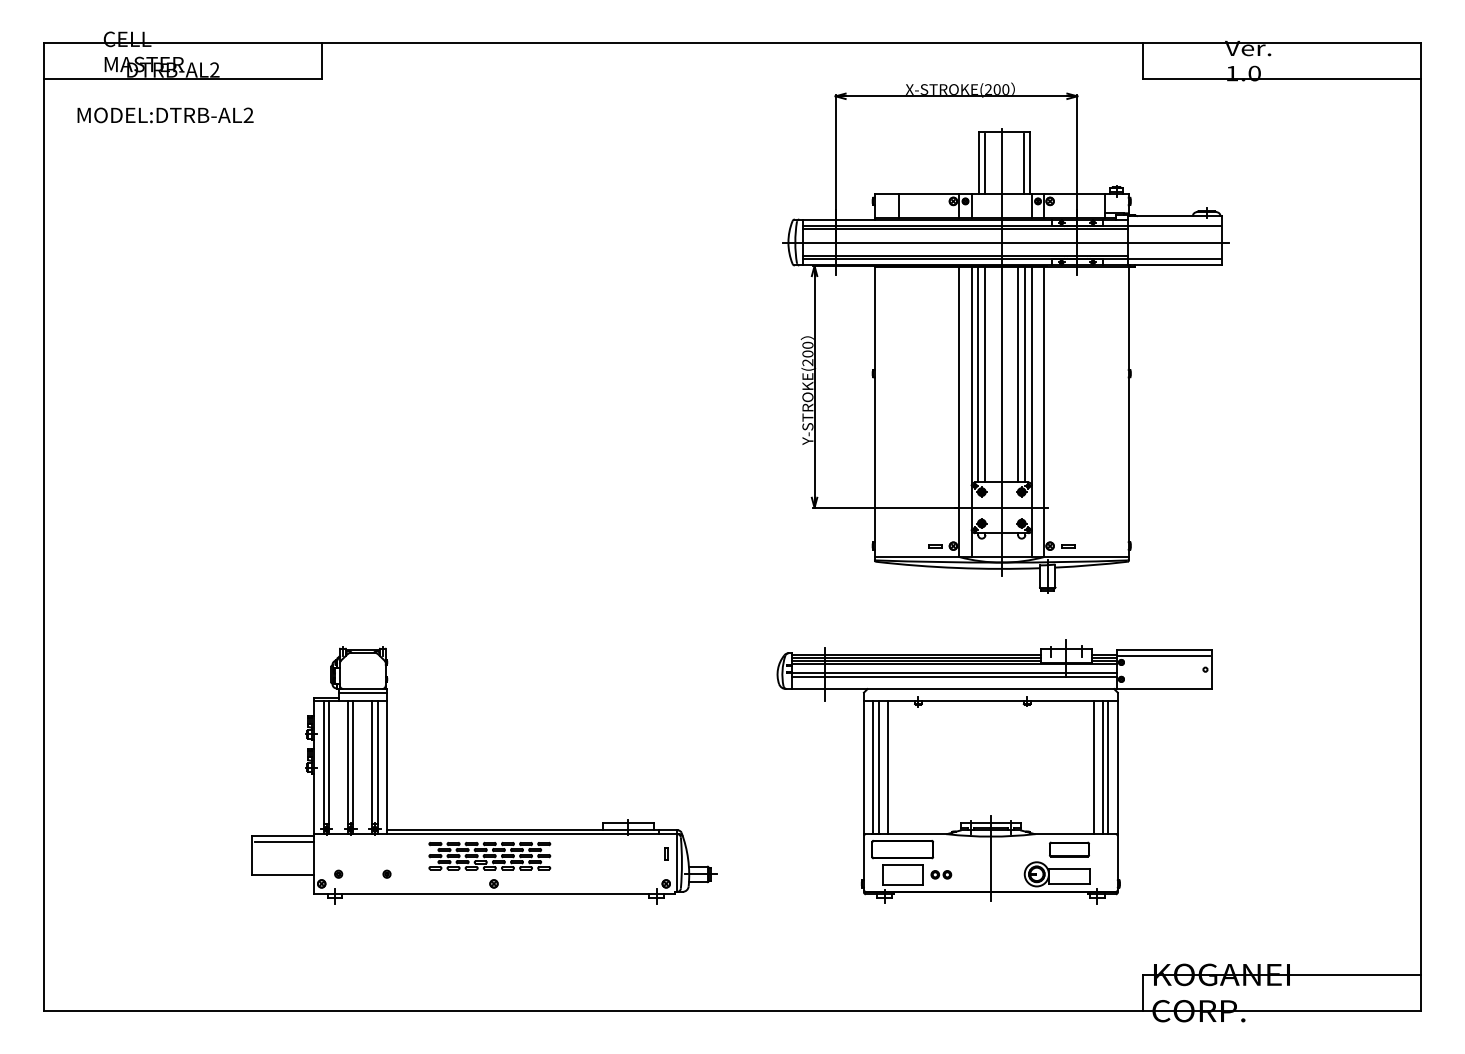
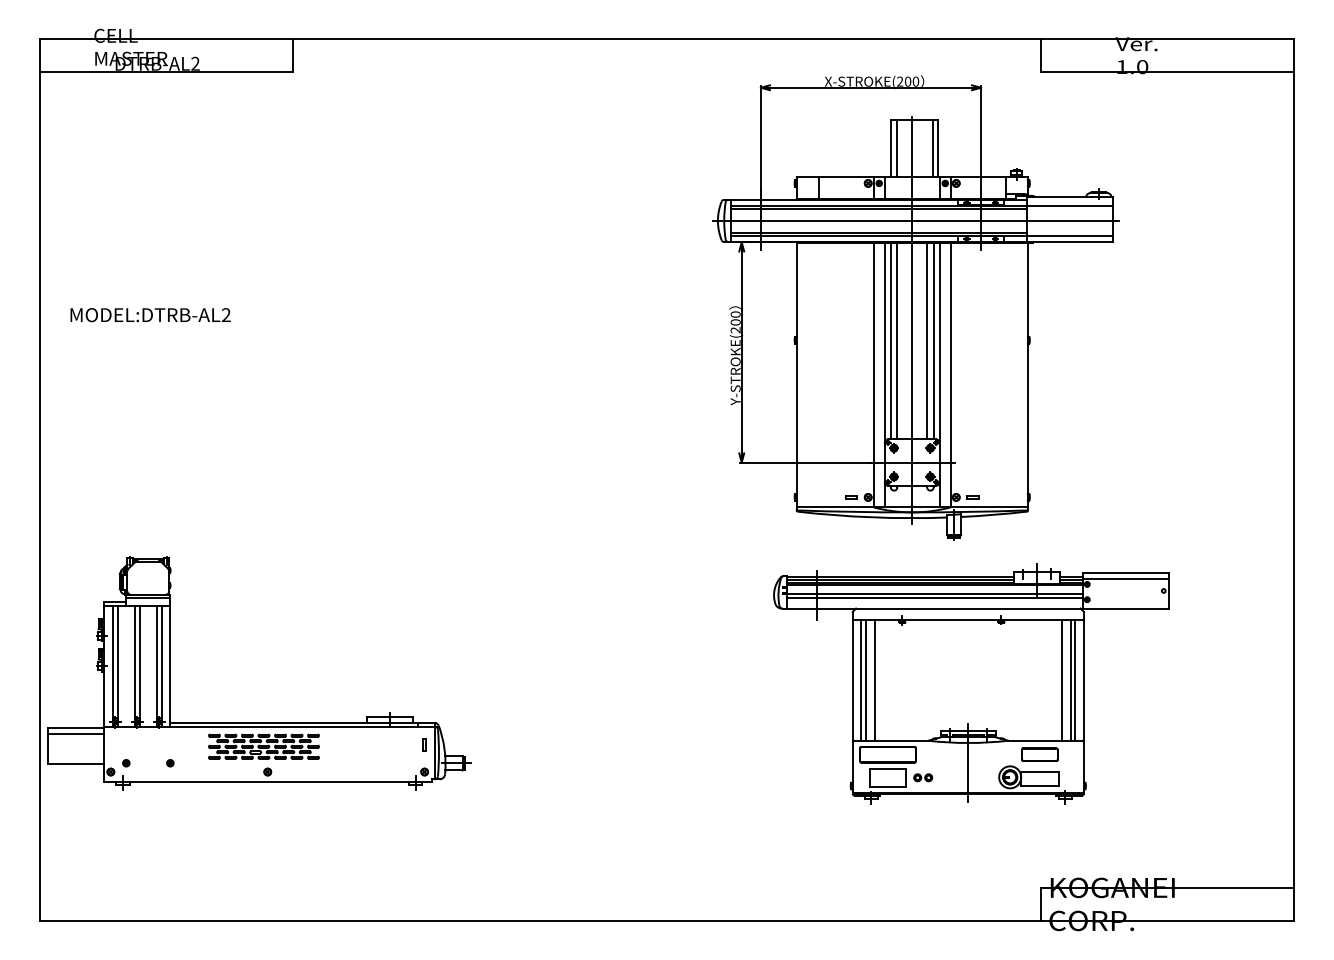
text: (165, 115) -> (150, 315), moved
part: (994, 771) -> (971, 683), moved
part: (484, 829) -> (259, 722), moved

